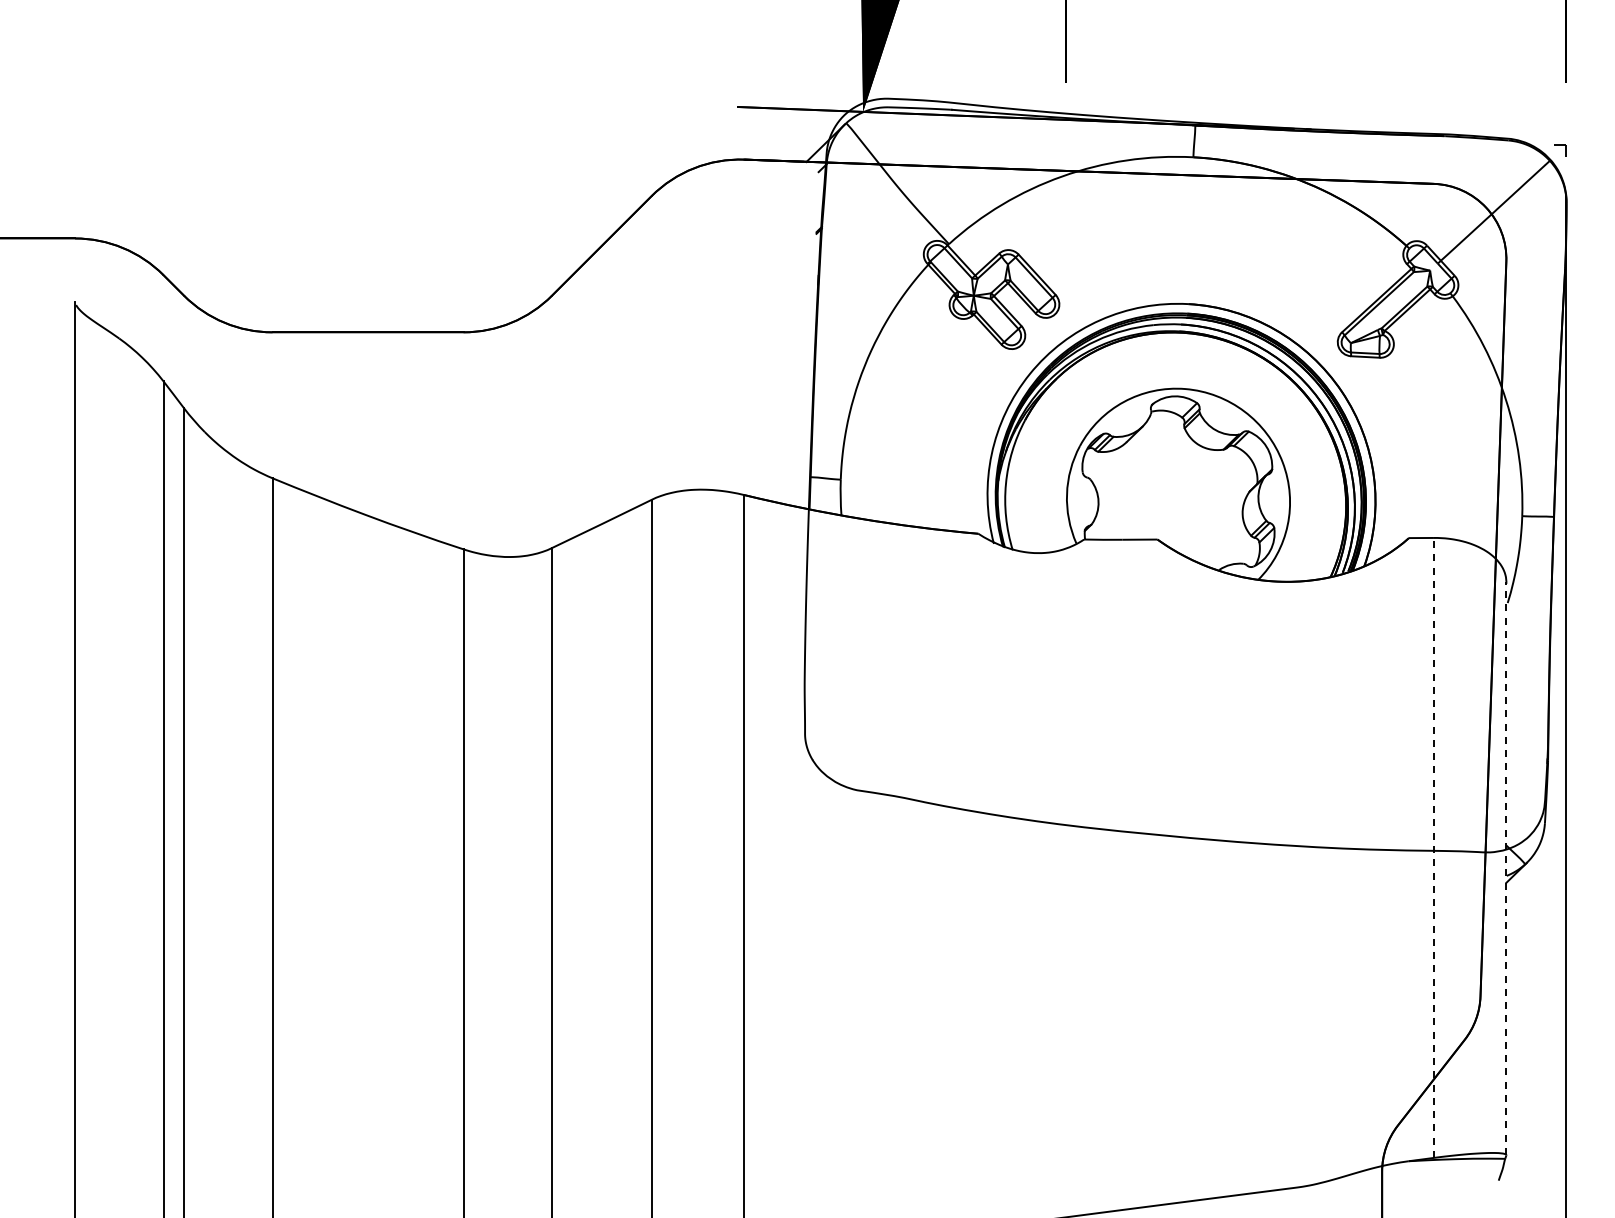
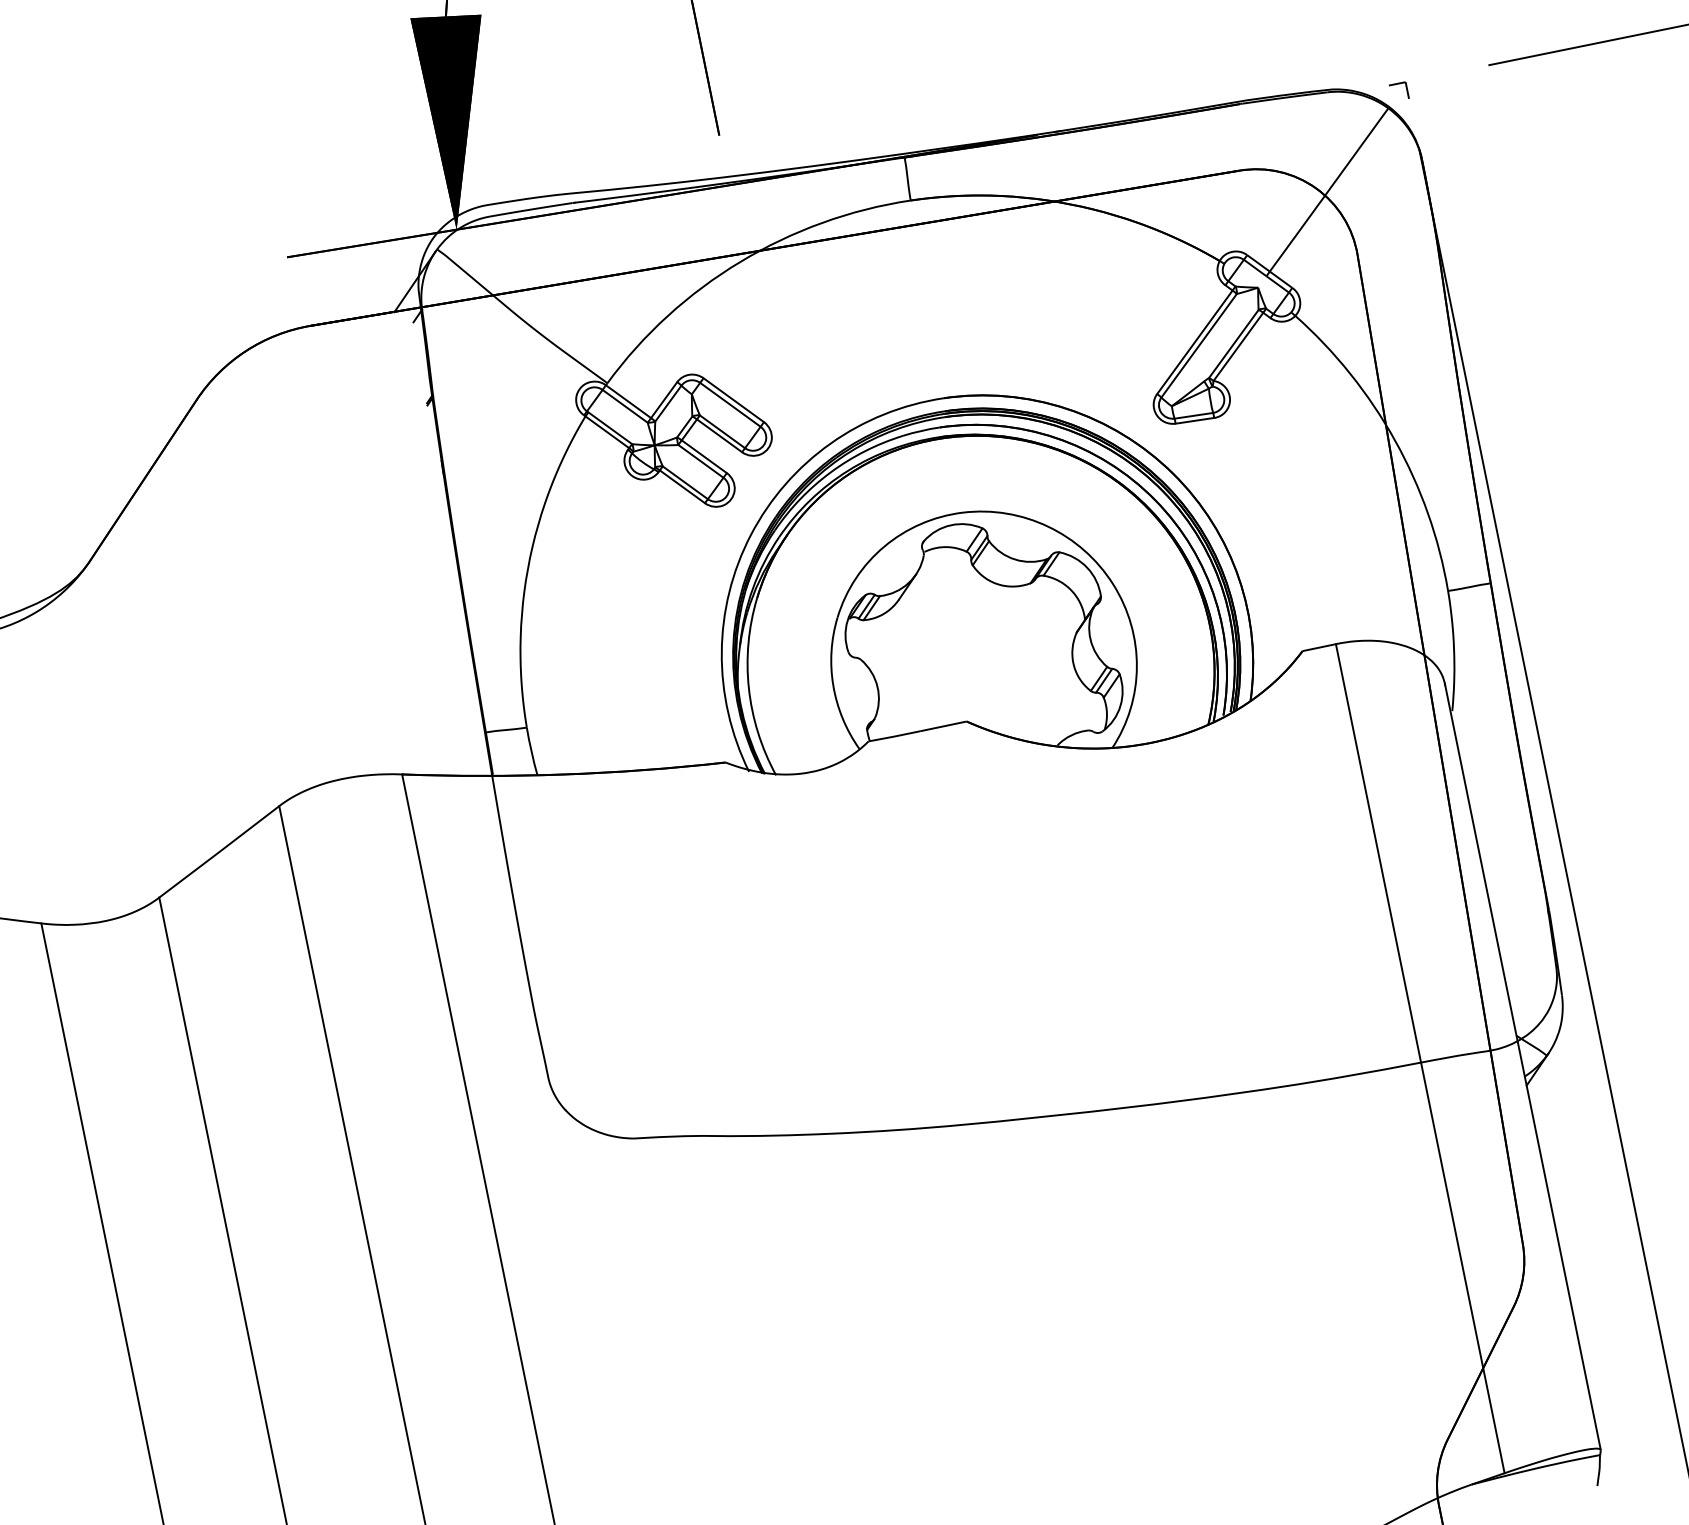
line: (1433, 847) -> (1419, 1058), dashed -> solid
line: (1506, 868) -> (1522, 1066), dashed -> solid

